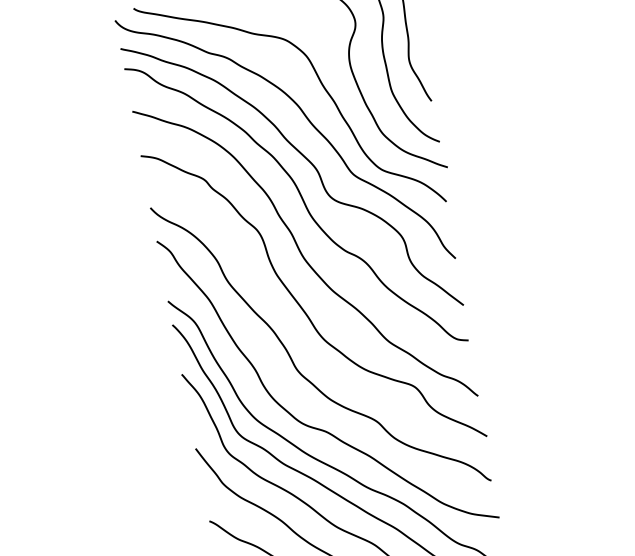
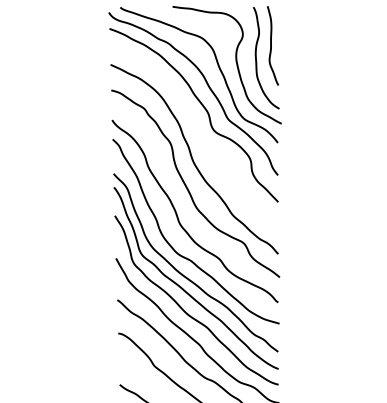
curve: (300, 199) -> (196, 128), removed

